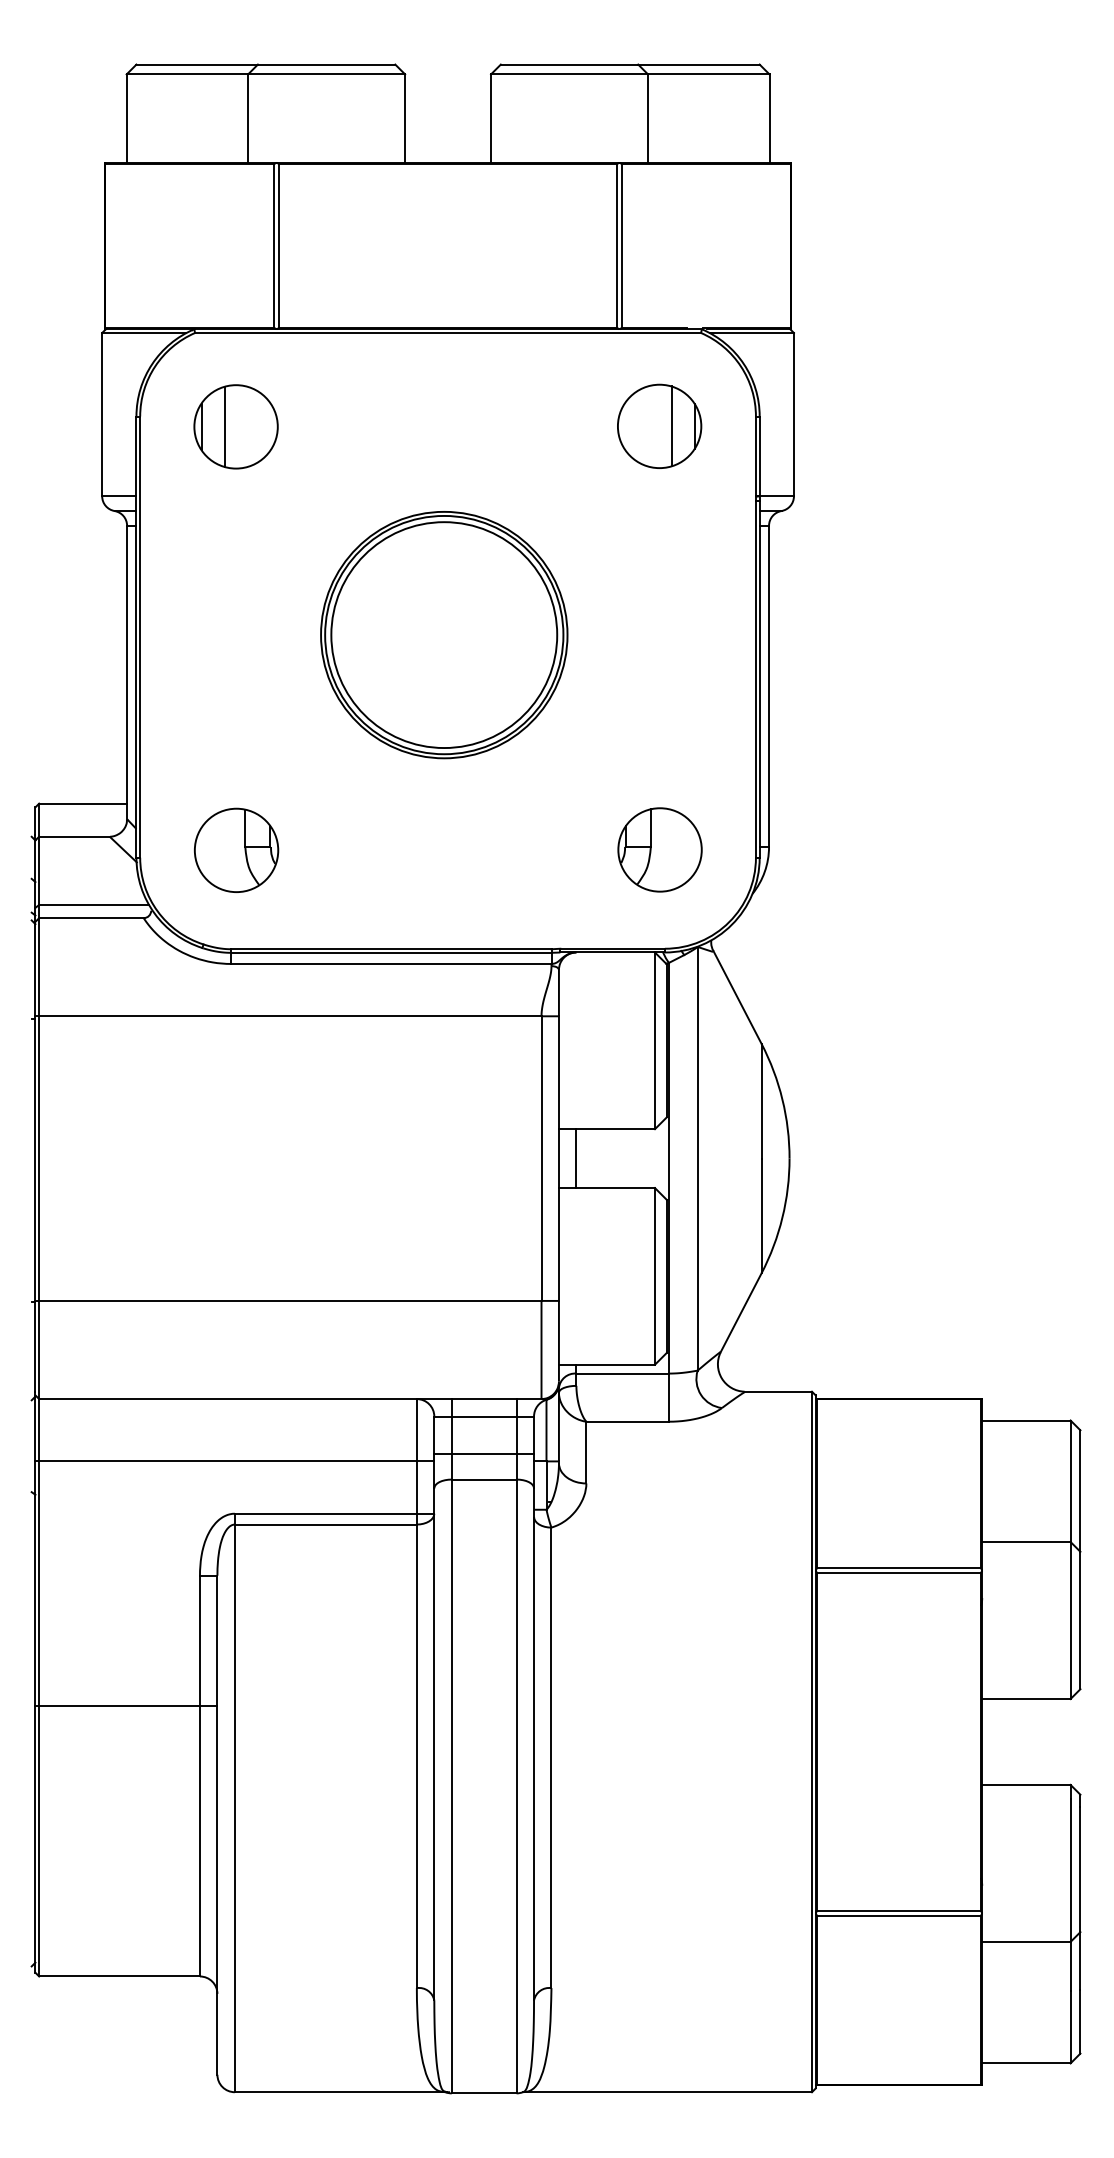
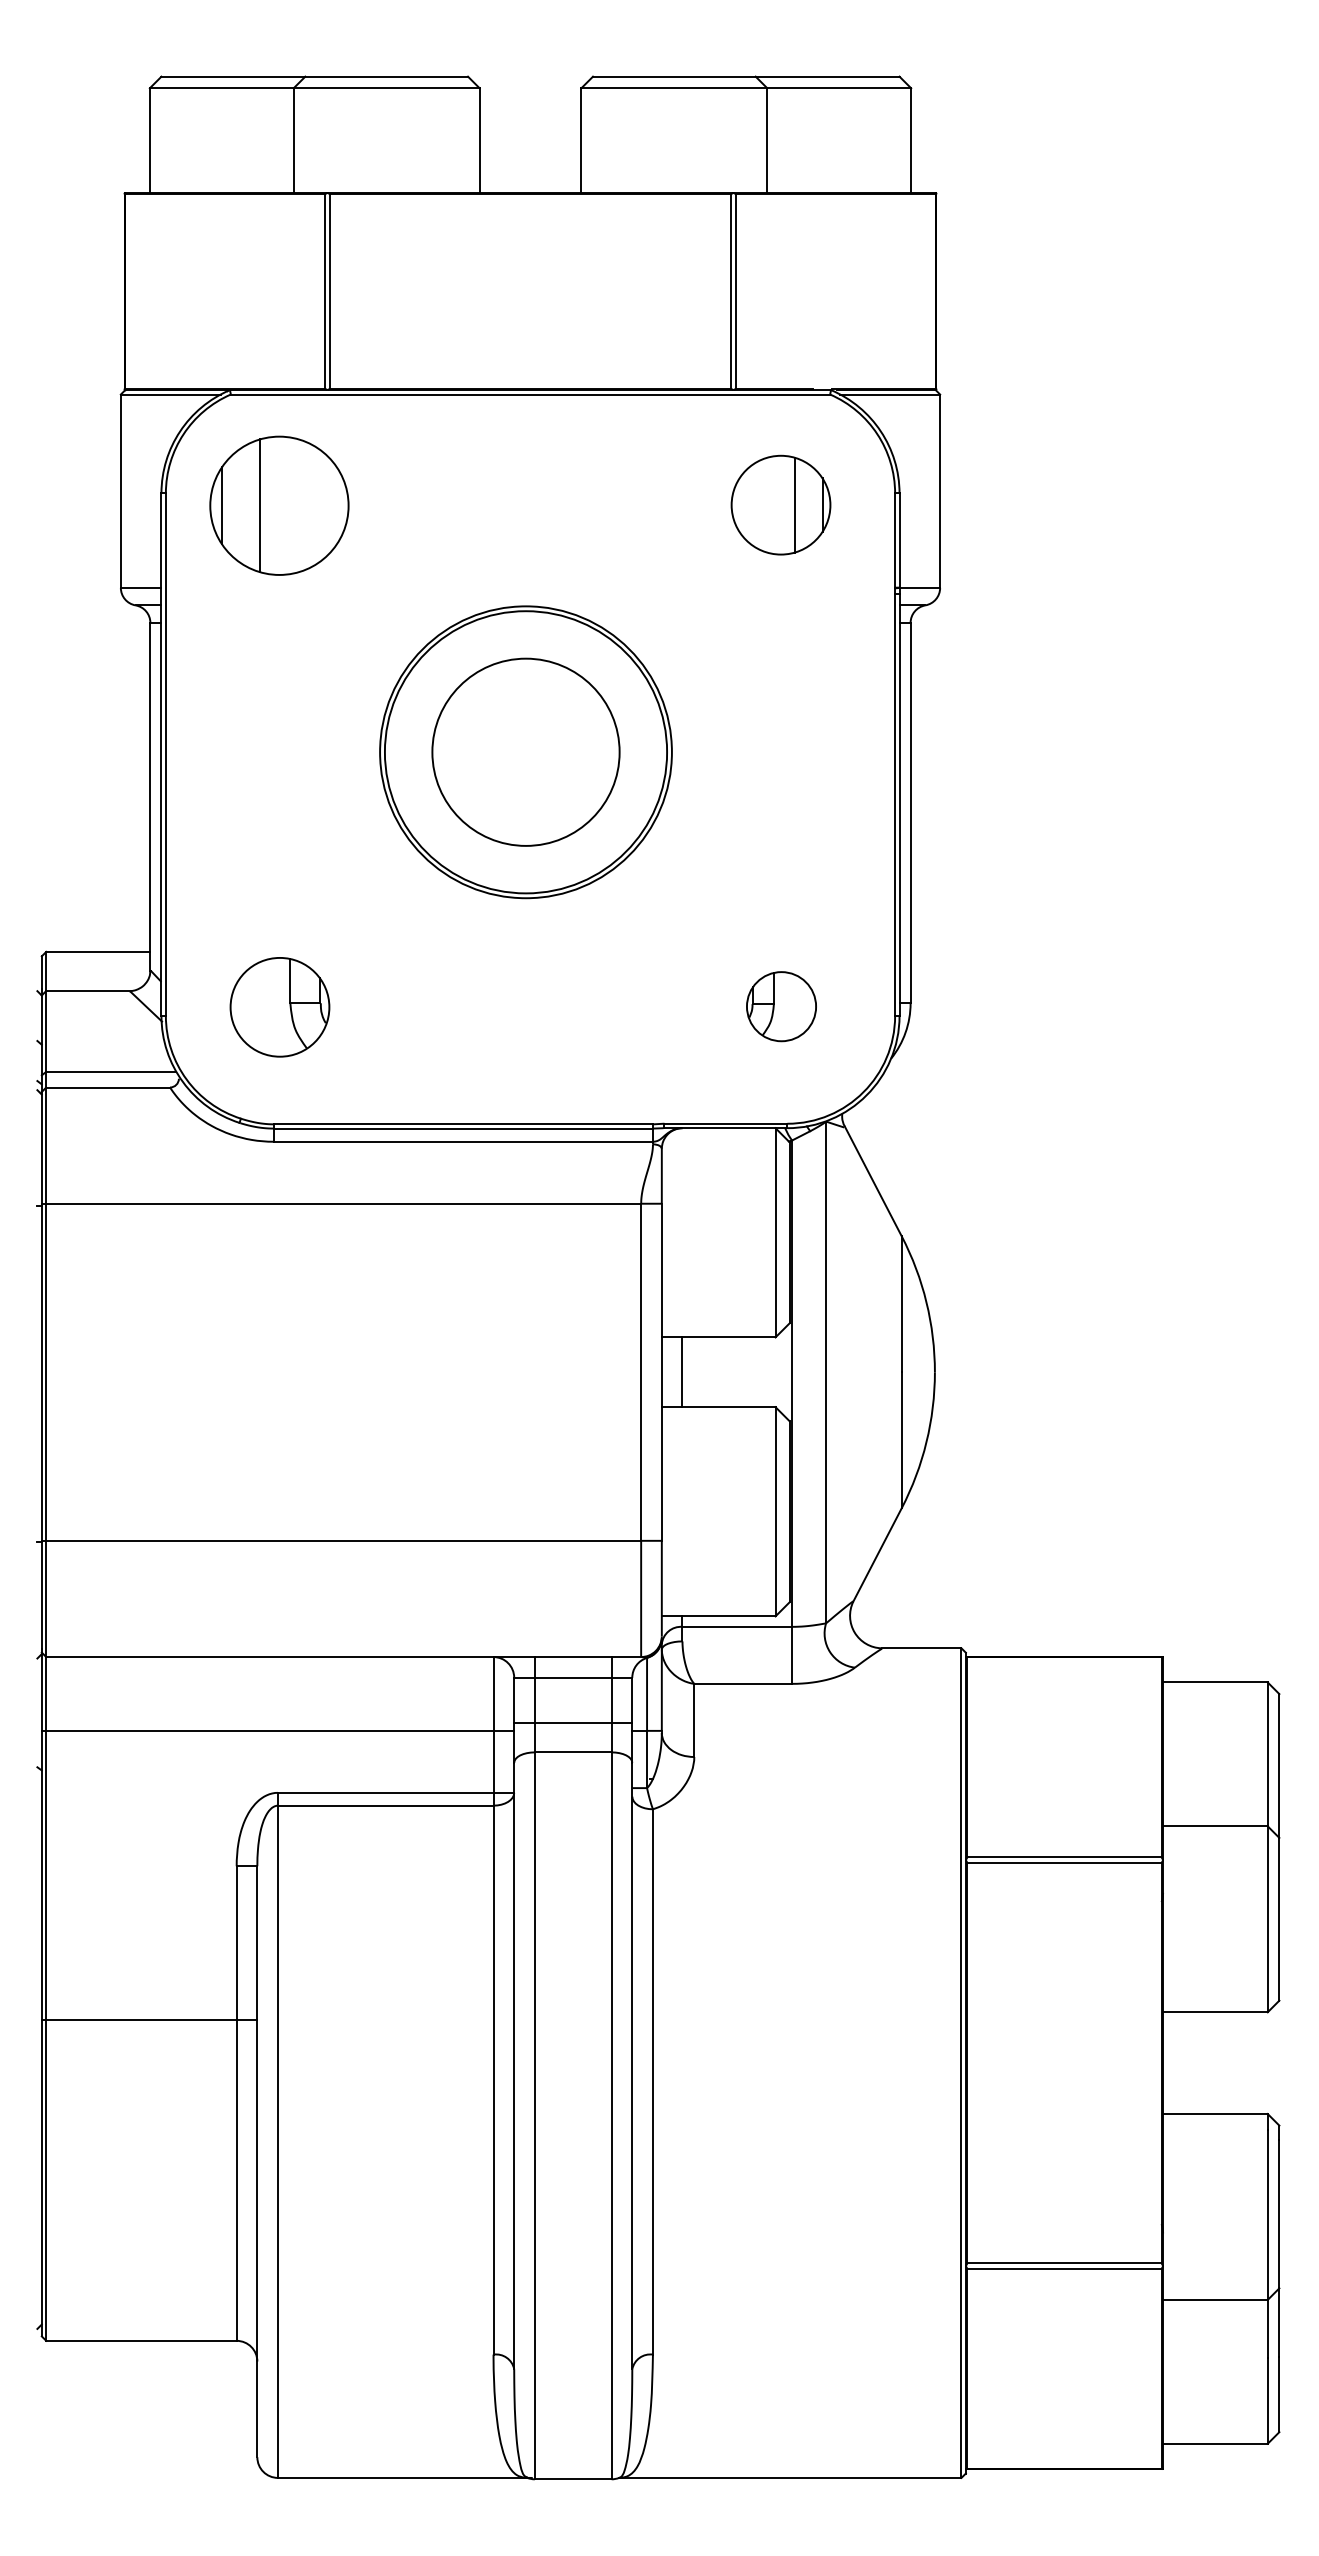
part: (236, 426) -> (279, 505), size x1.4
circle: (443, 635) -> (525, 752), size x0.7
part: (660, 849) -> (781, 1006), size x0.7

